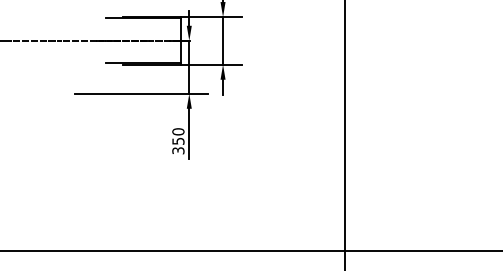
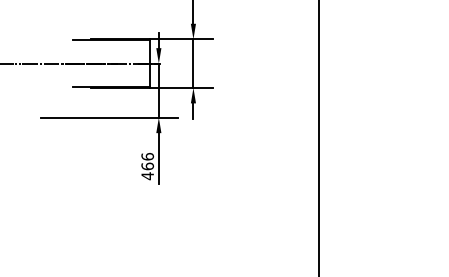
text: (178, 141) -> (147, 166), 350 -> 466

